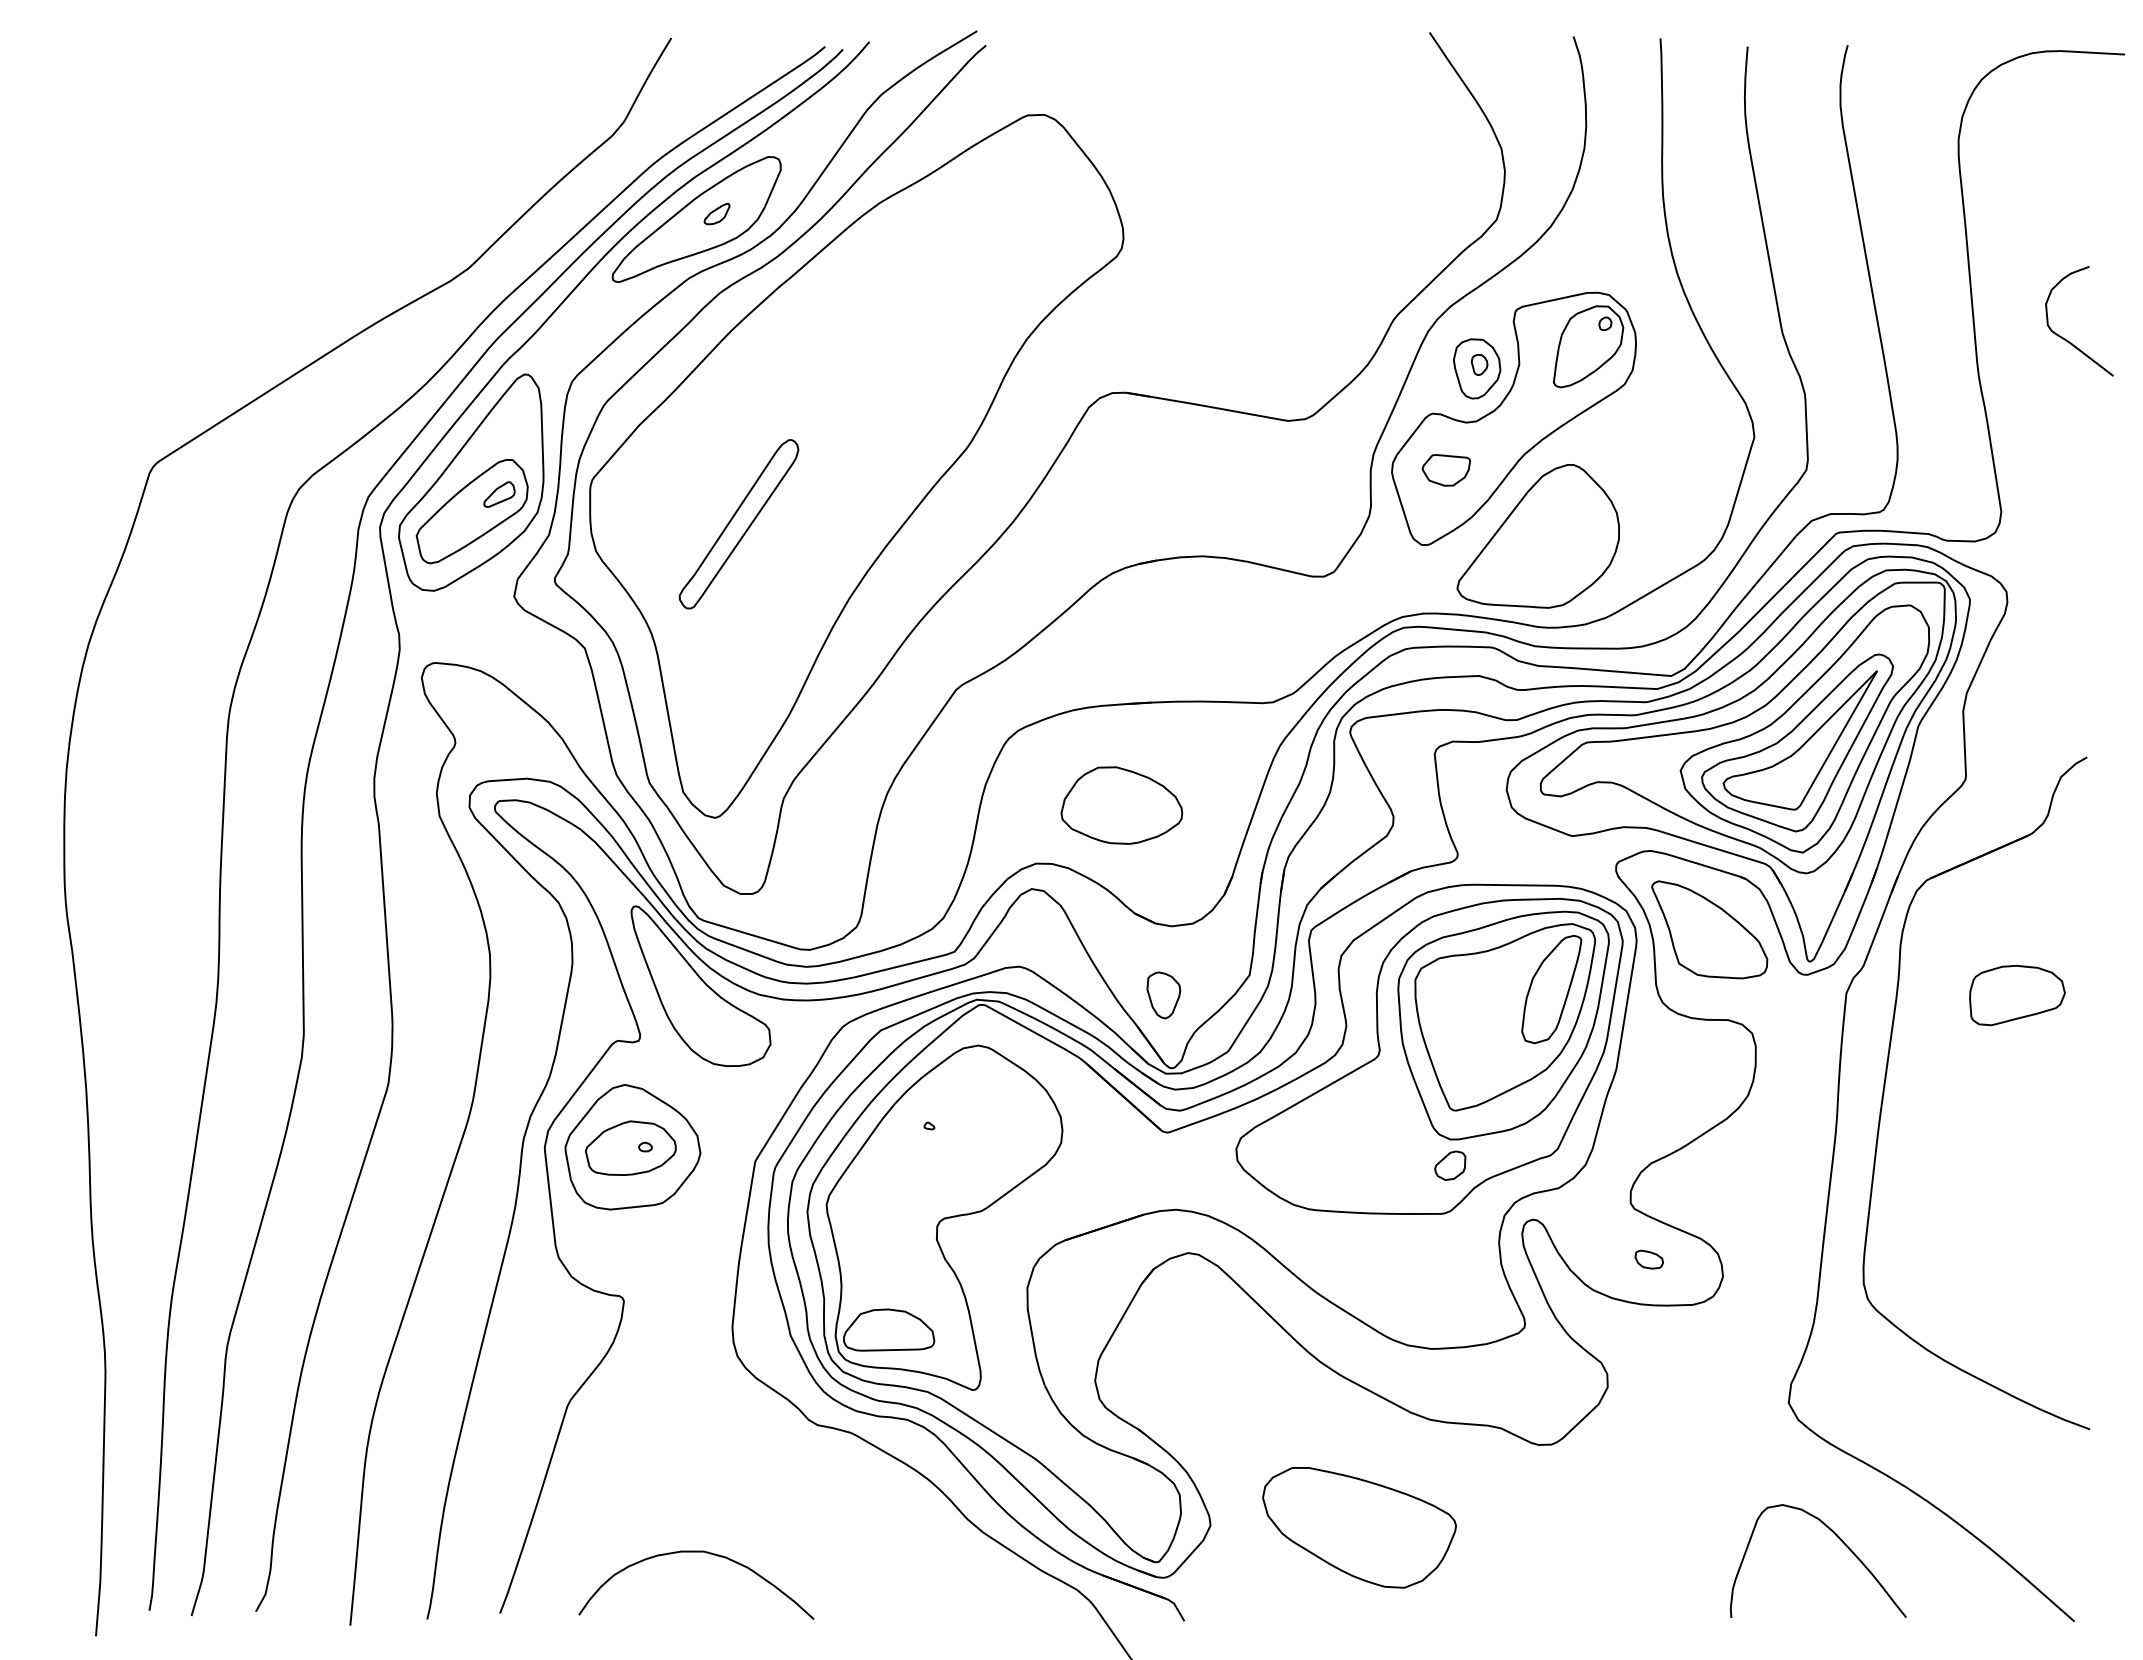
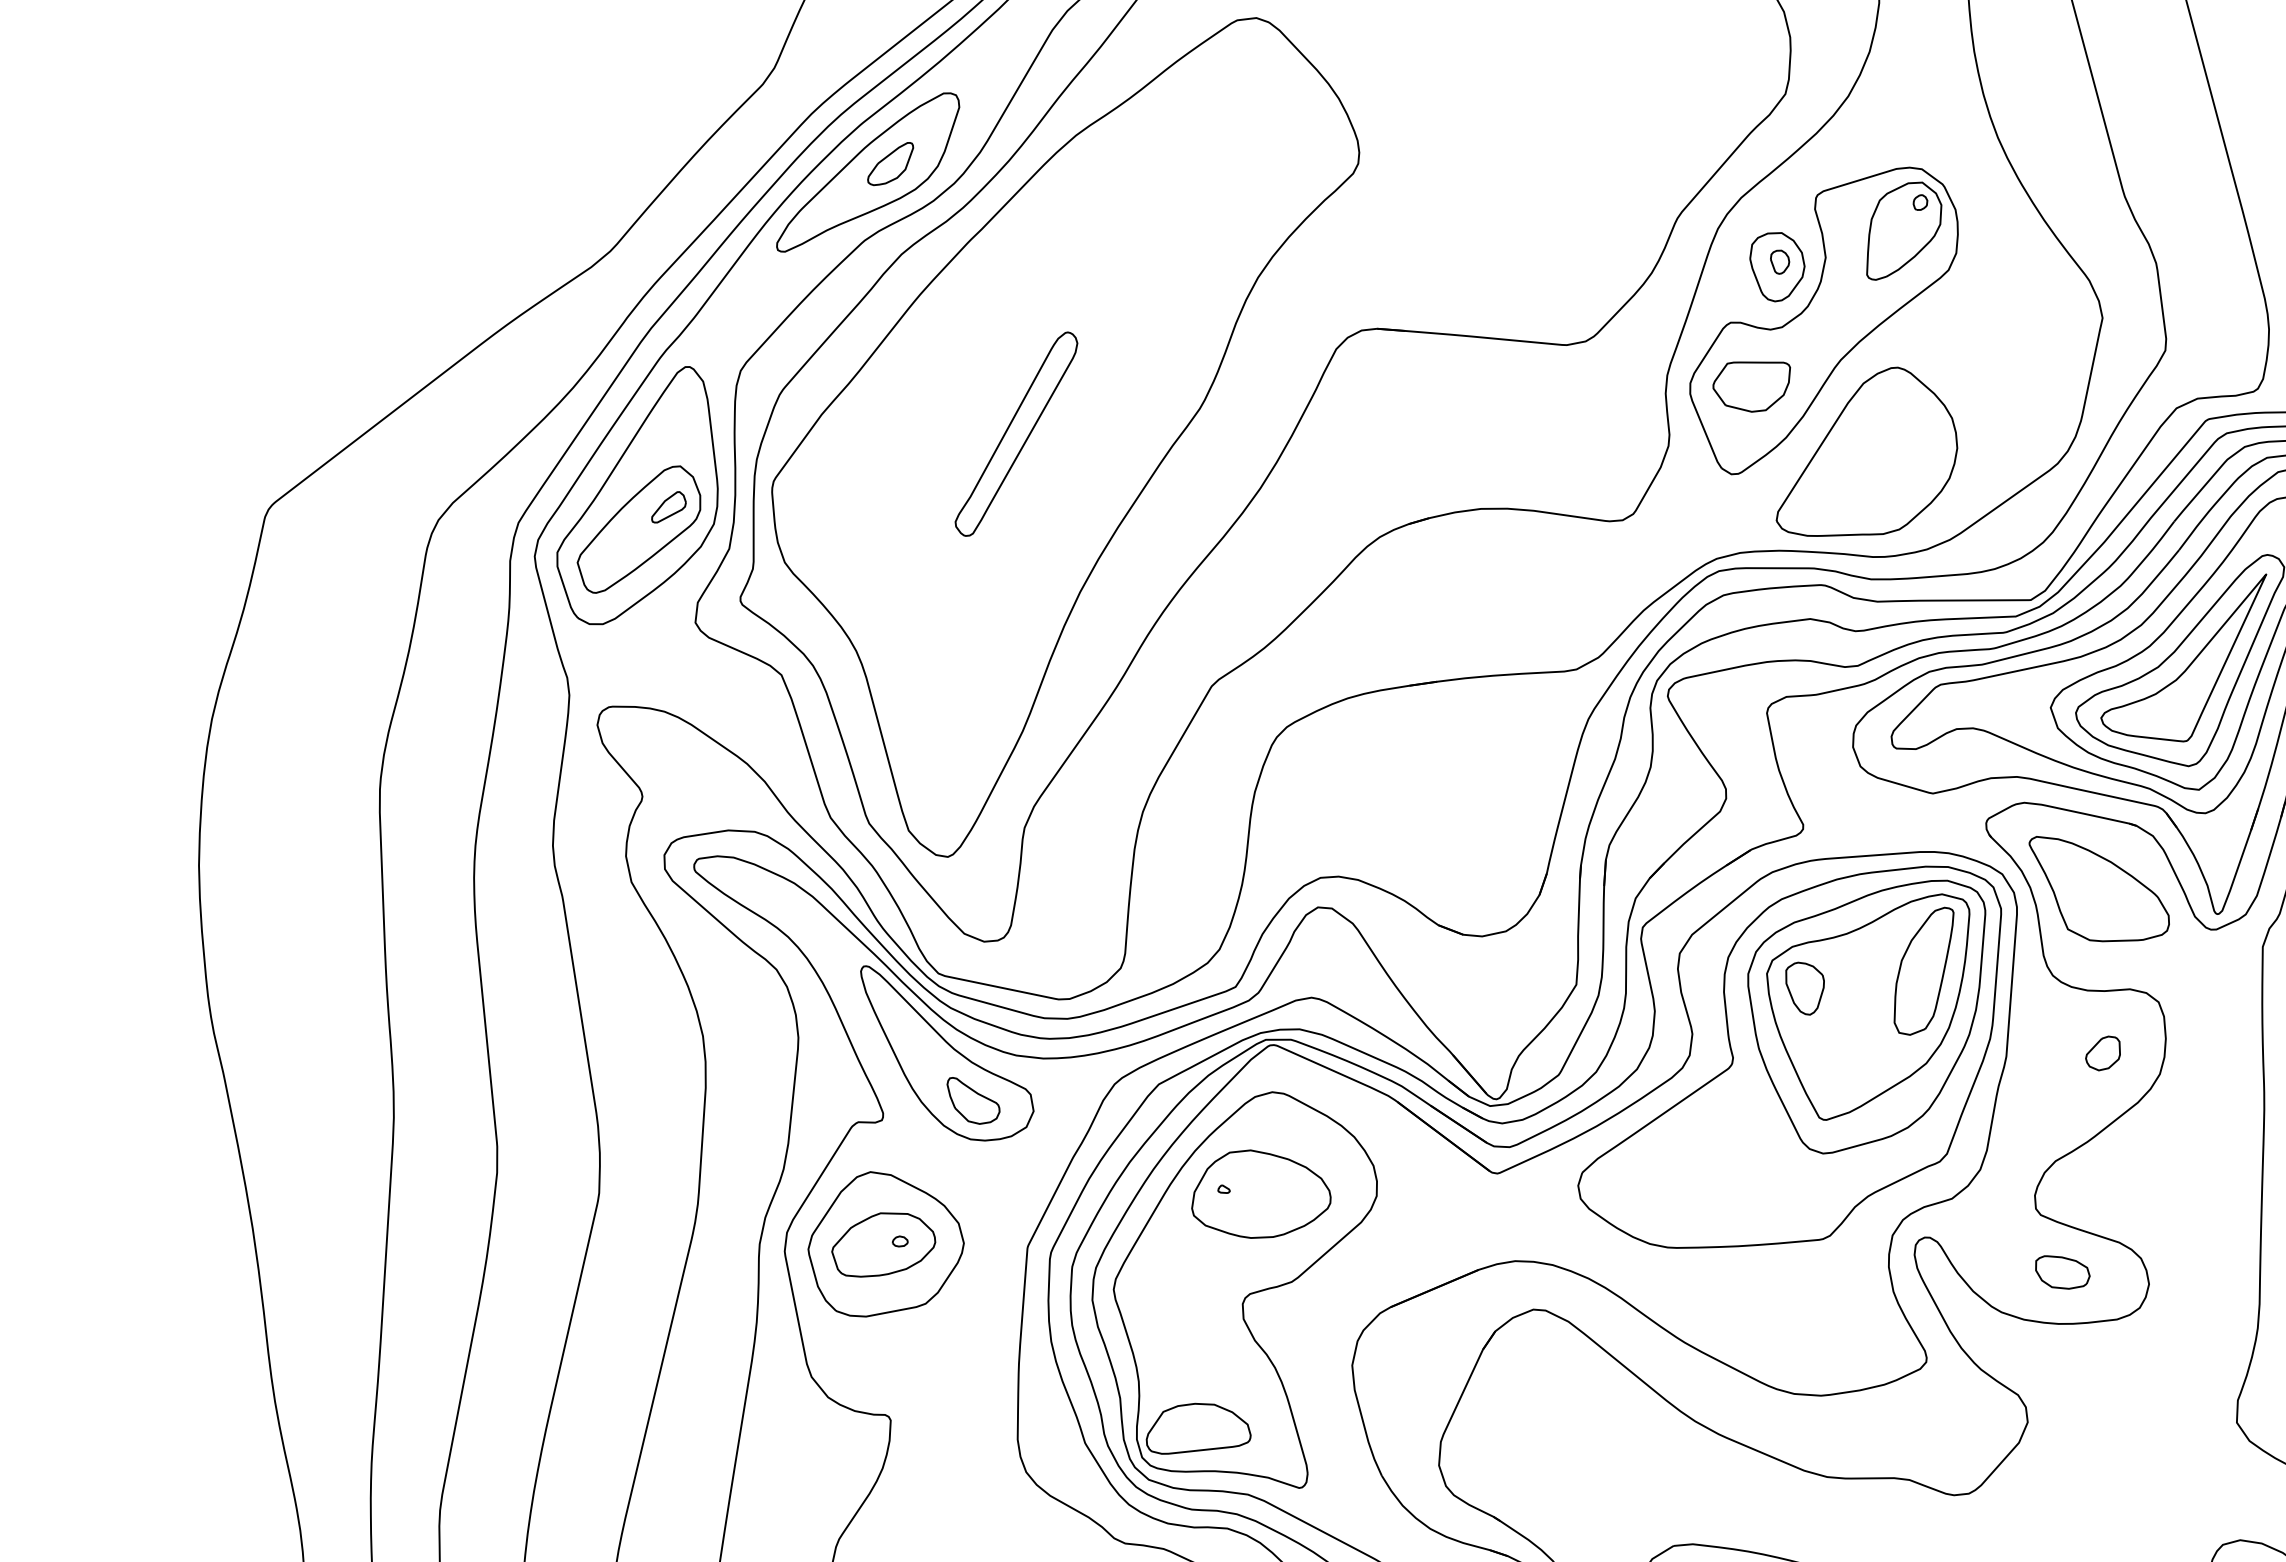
part: (716, 213) -> (889, 163), size x1.67
part: (1446, 470) -> (1752, 386), size x1.43
part: (738, 524) -> (1015, 434), moved
part: (1121, 805) -> (1260, 1193), moved
part: (1163, 995) -> (1805, 988), moved
part: (719, 1030) -> (973, 1100), added
part: (1450, 1165) -> (2103, 1053), moved
part: (1649, 1259) -> (2063, 1271), size x1.67

